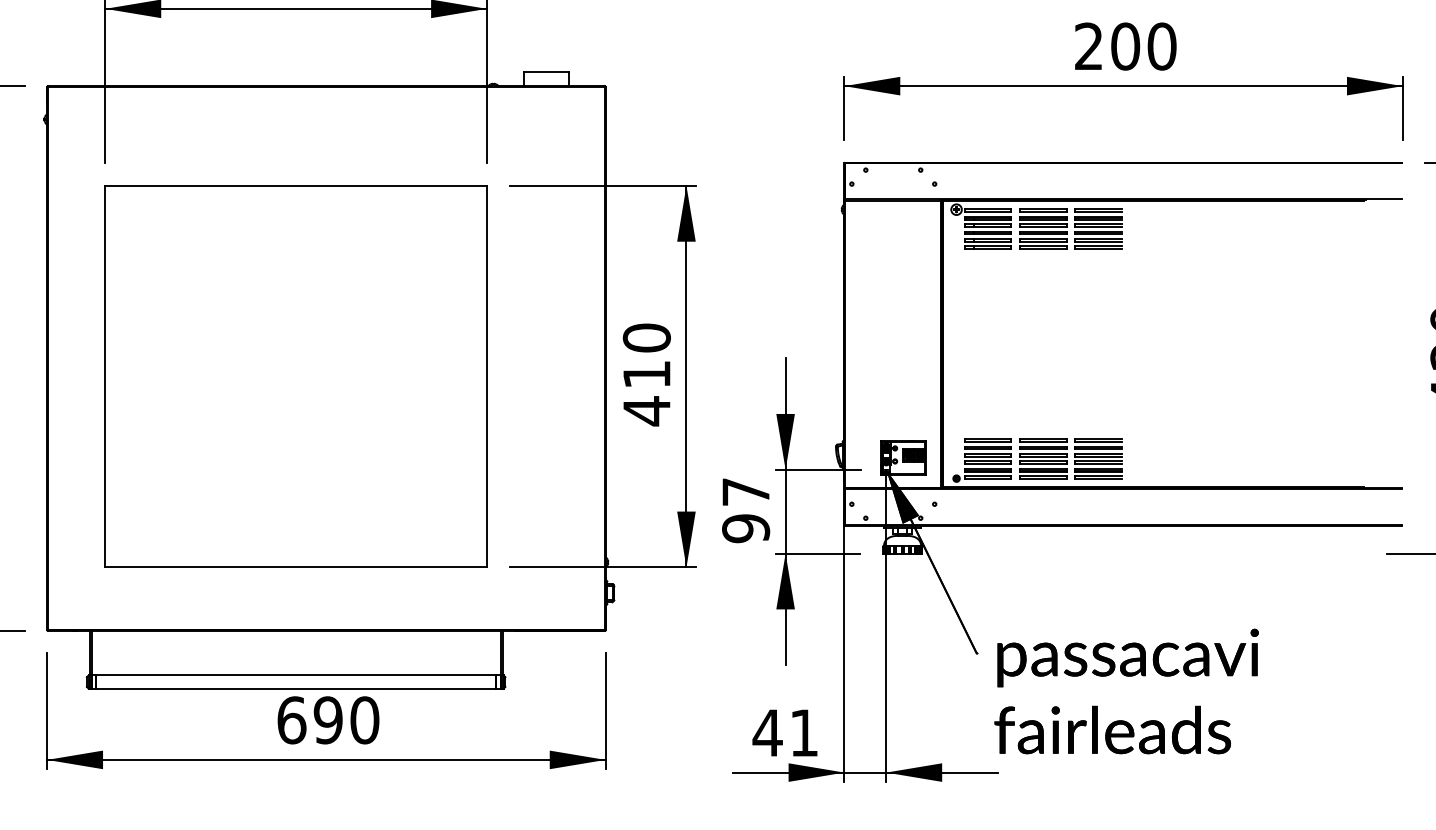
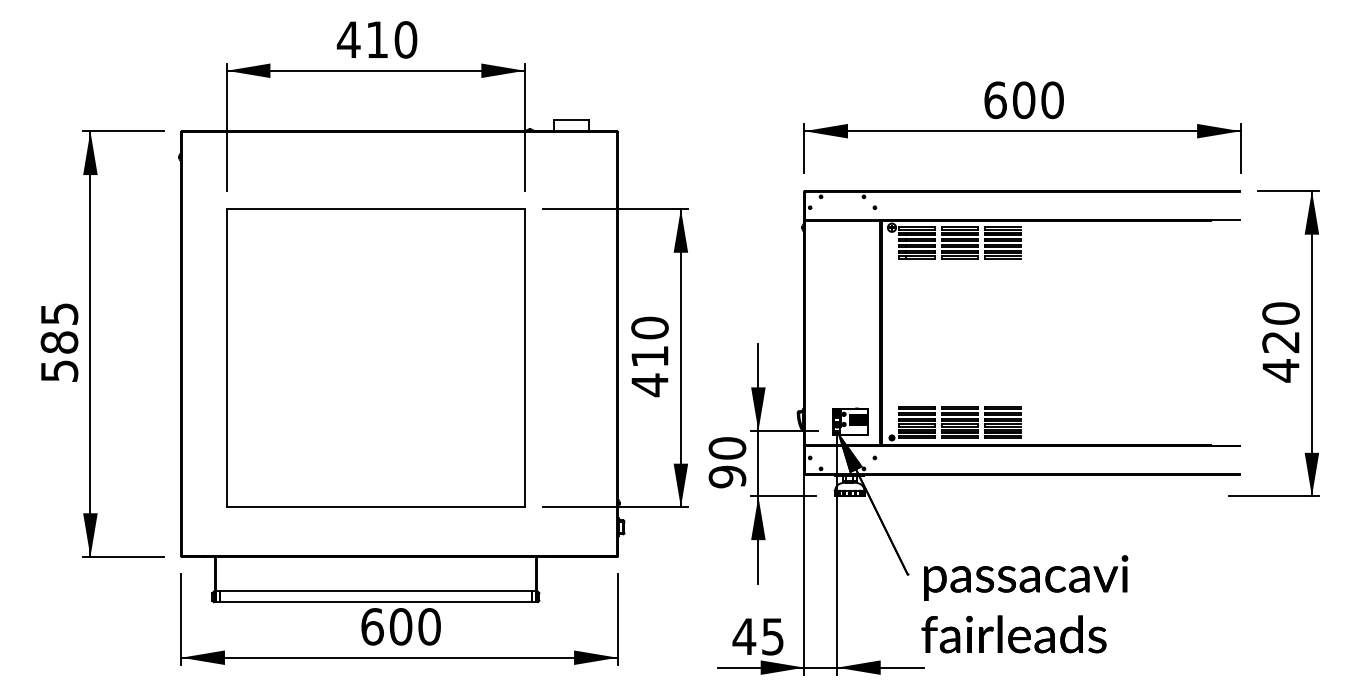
text: (1089, 46) -> (995, 100), 200 -> 600
text: (746, 492) -> (727, 448), 97 -> 90
text: (327, 719) -> (400, 626), 690 -> 600
text: (803, 732) -> (772, 636), 41 -> 45

